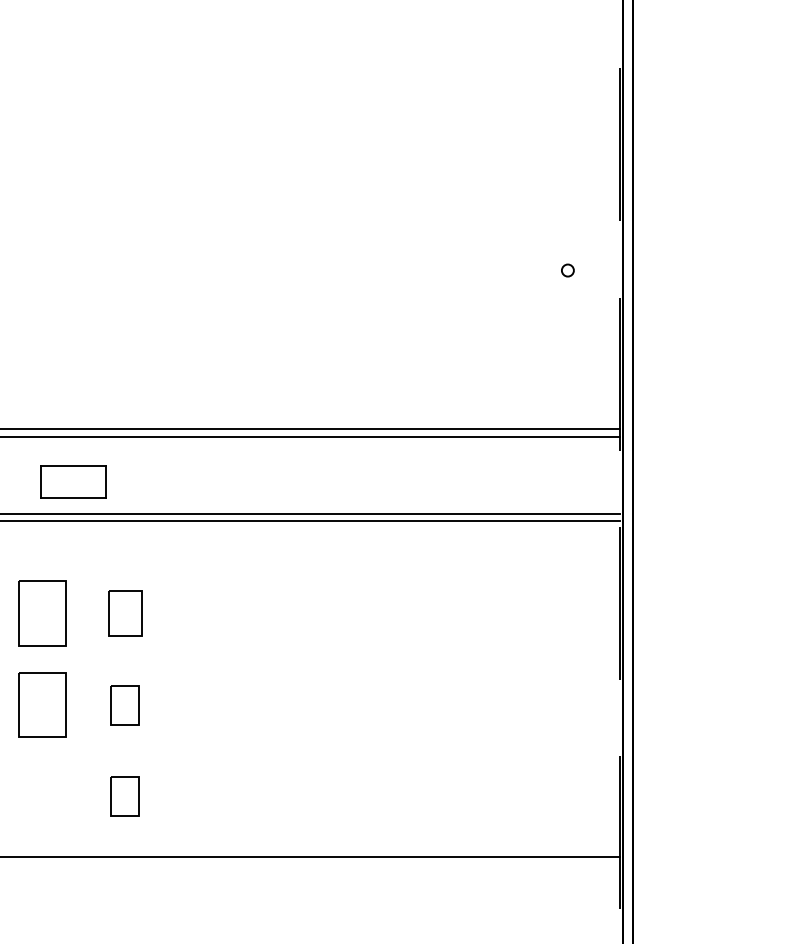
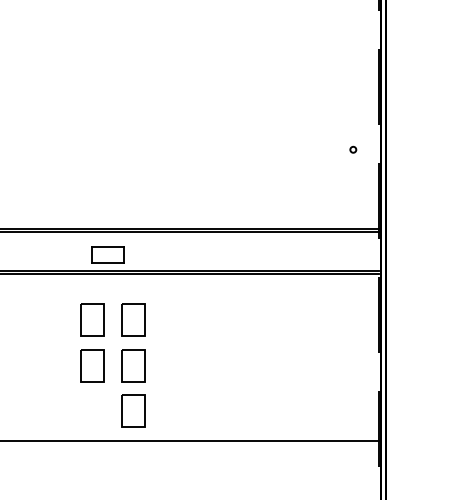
part: (125, 612) -> (133, 319), size x1.43
part: (125, 704) -> (133, 365), size x1.67
part: (125, 795) -> (133, 410), size x1.67

